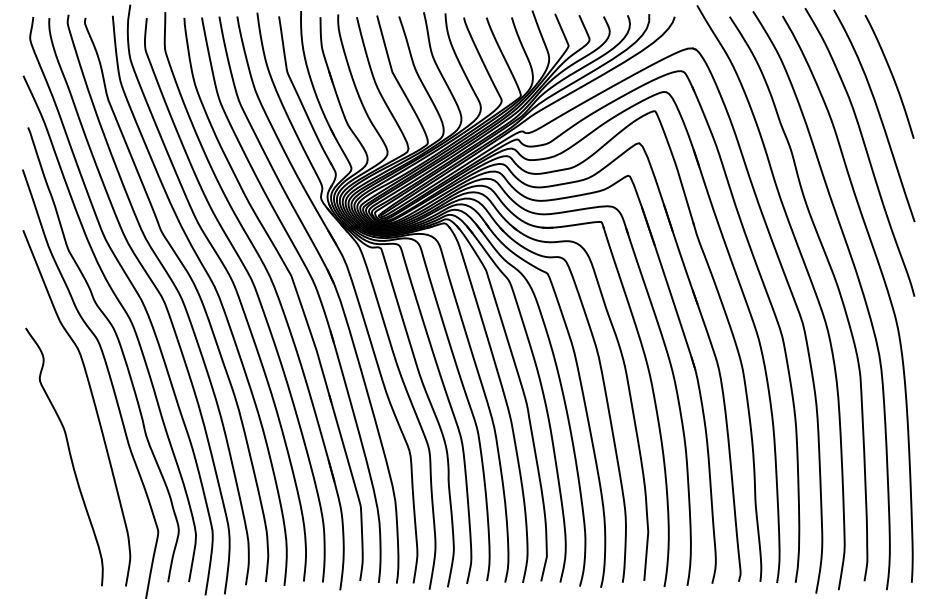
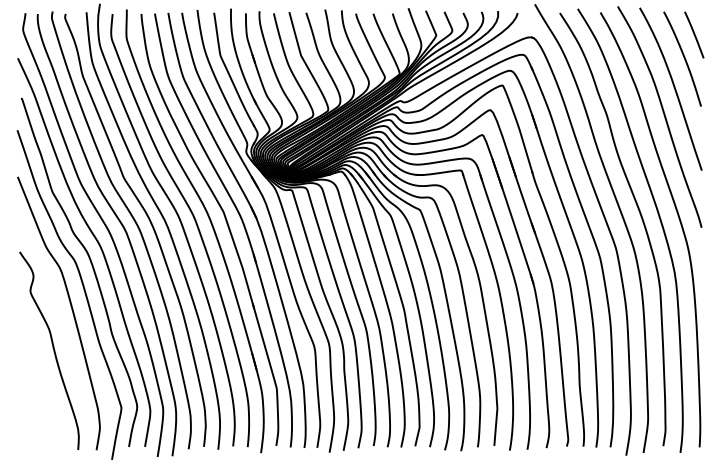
line: (904, 45) -> (694, 35), added

